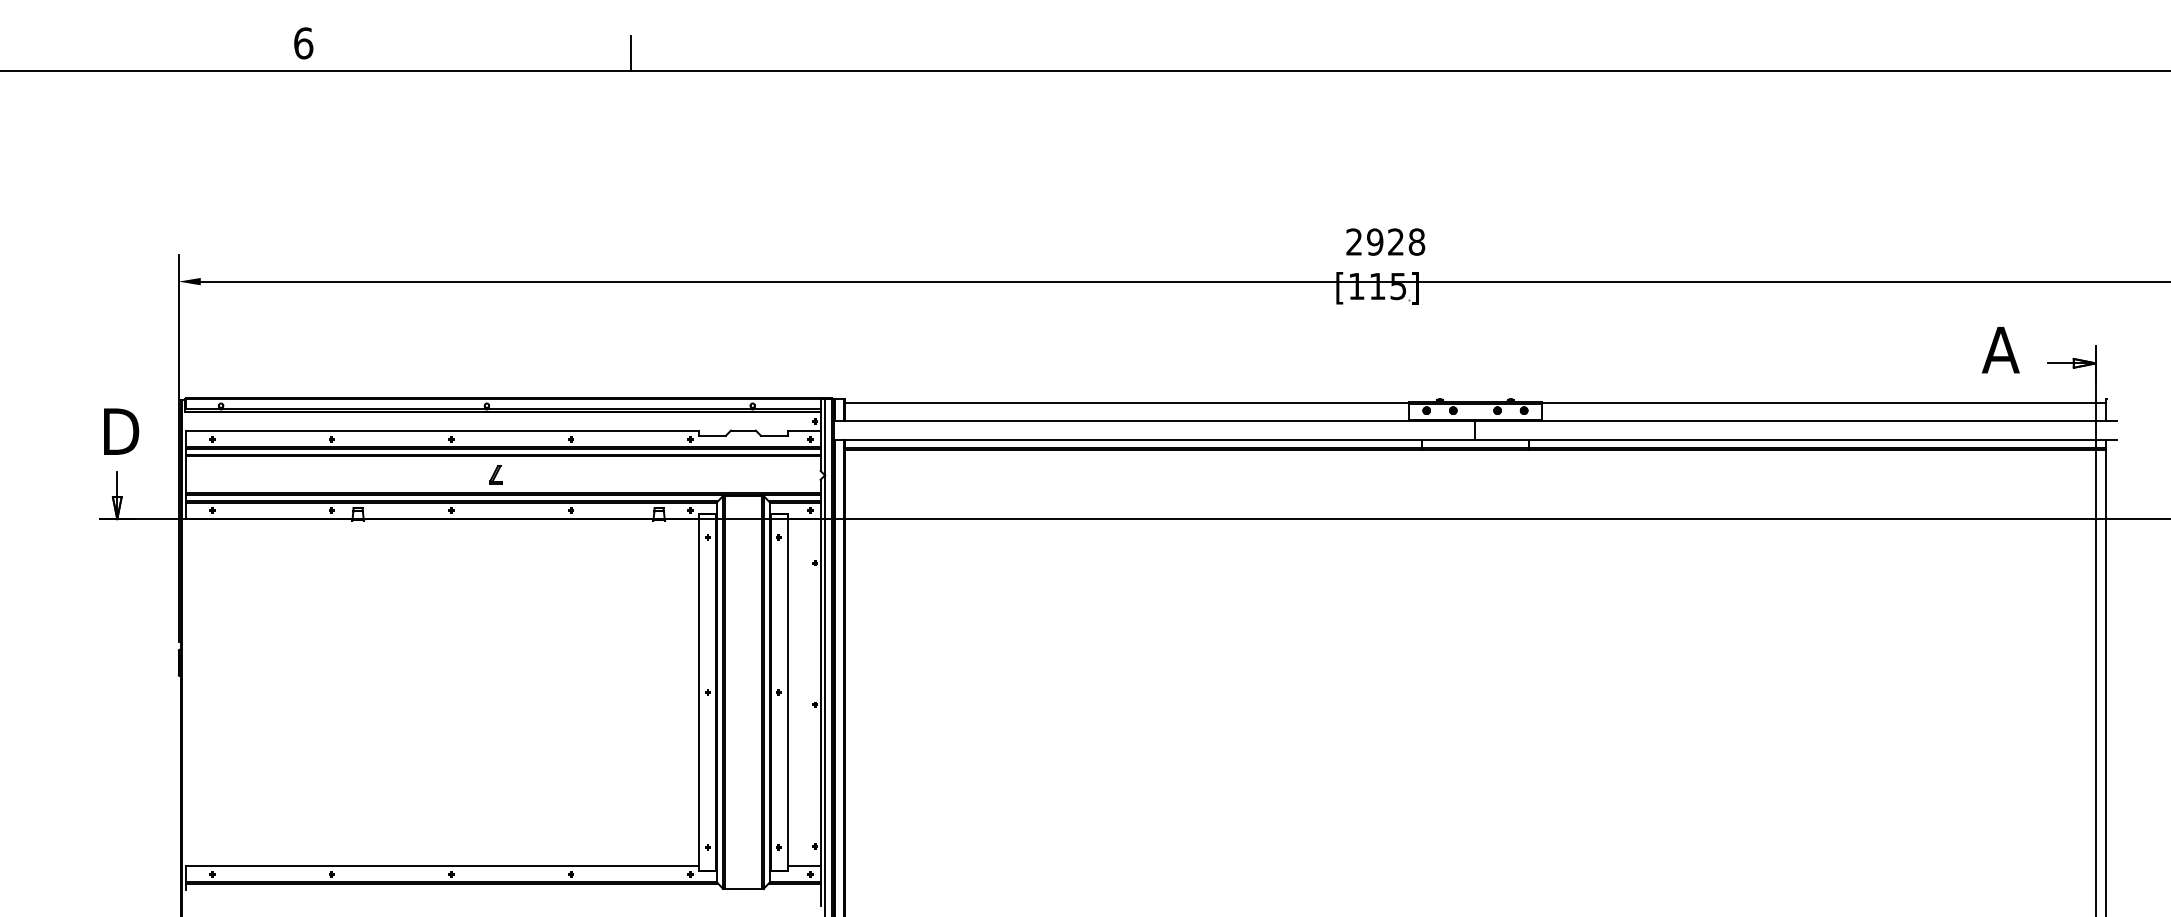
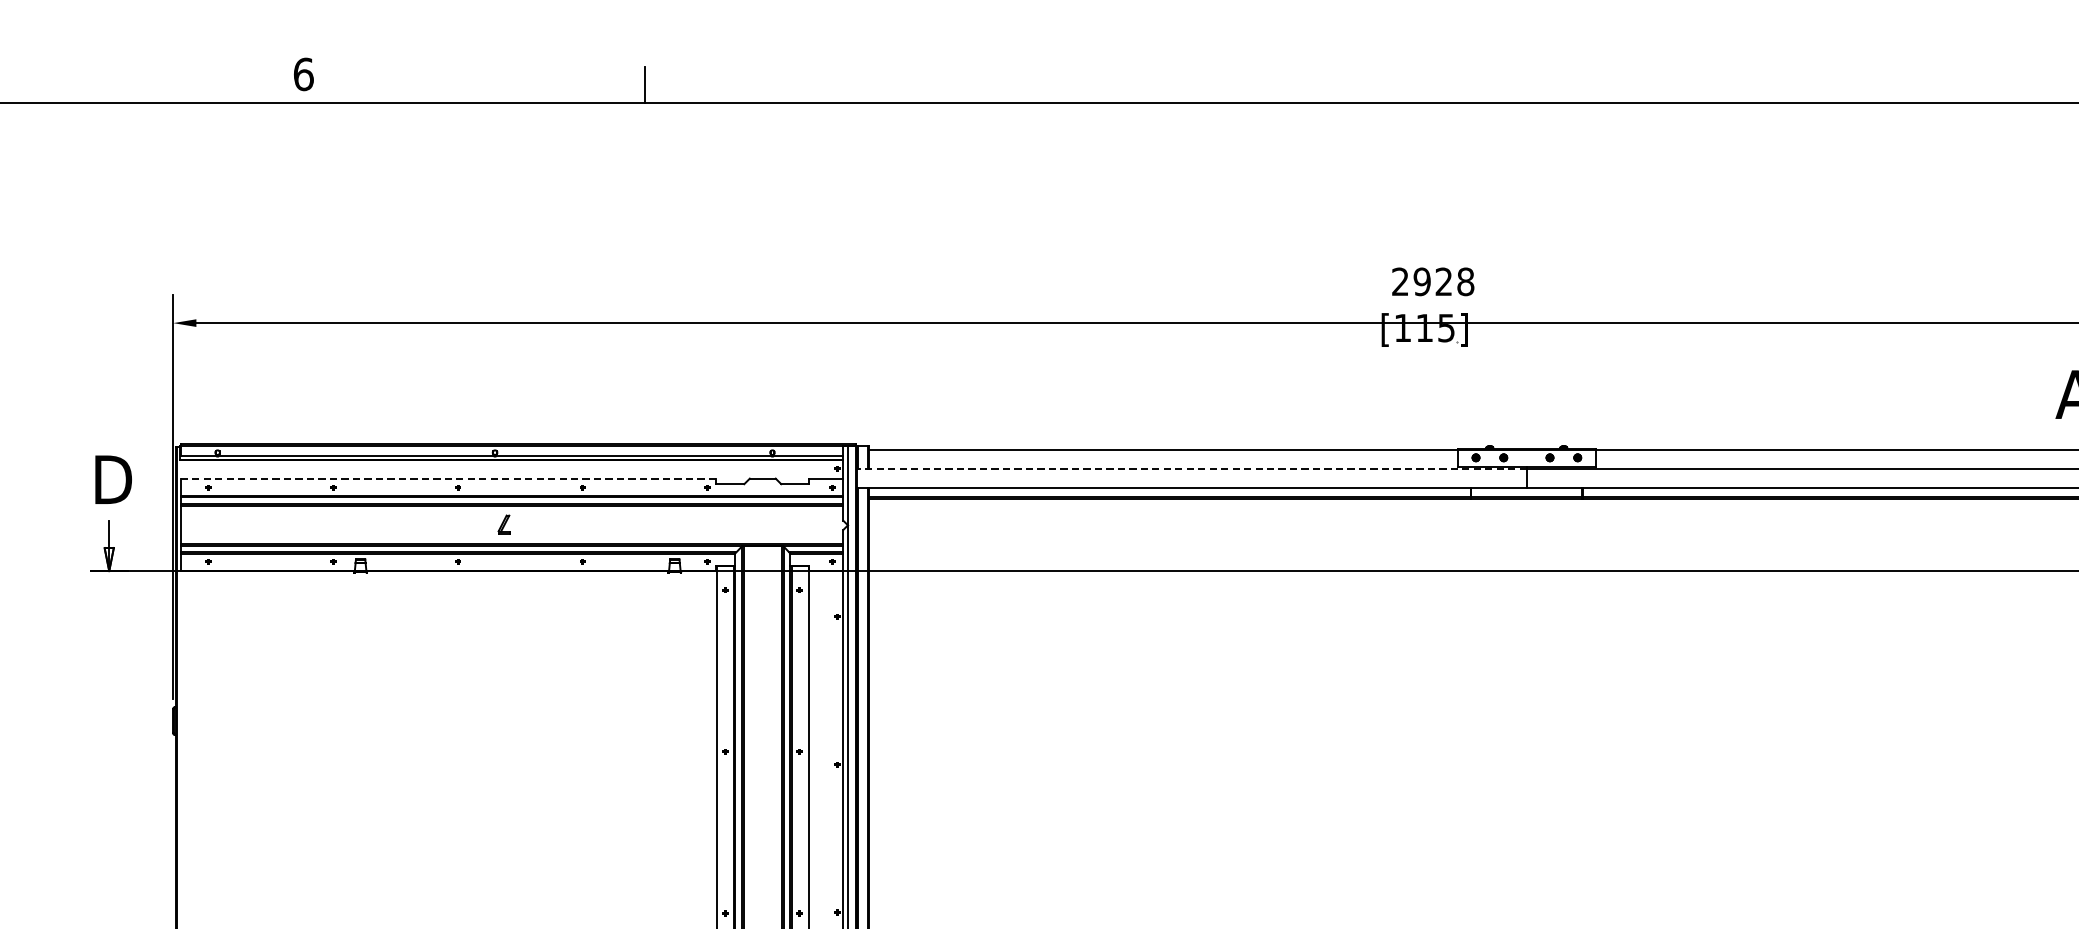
line: (1154, 421) -> (1191, 469), solid -> dashed
line: (441, 430) -> (447, 478), solid -> dashed

